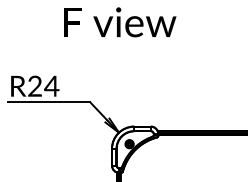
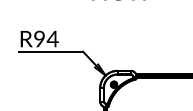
text: (34, 86) -> (39, 39), R24 -> R94

